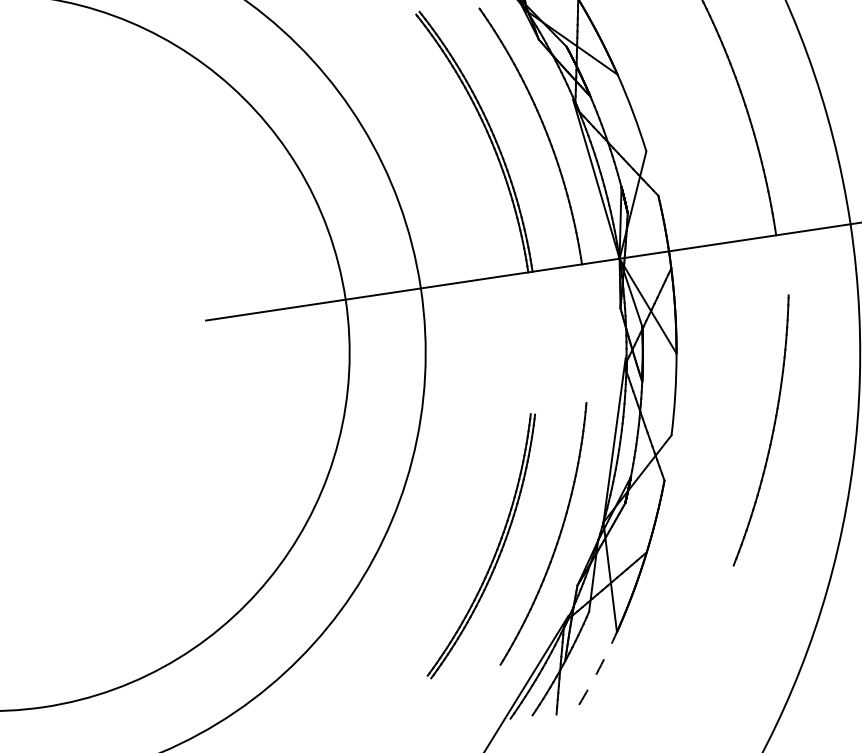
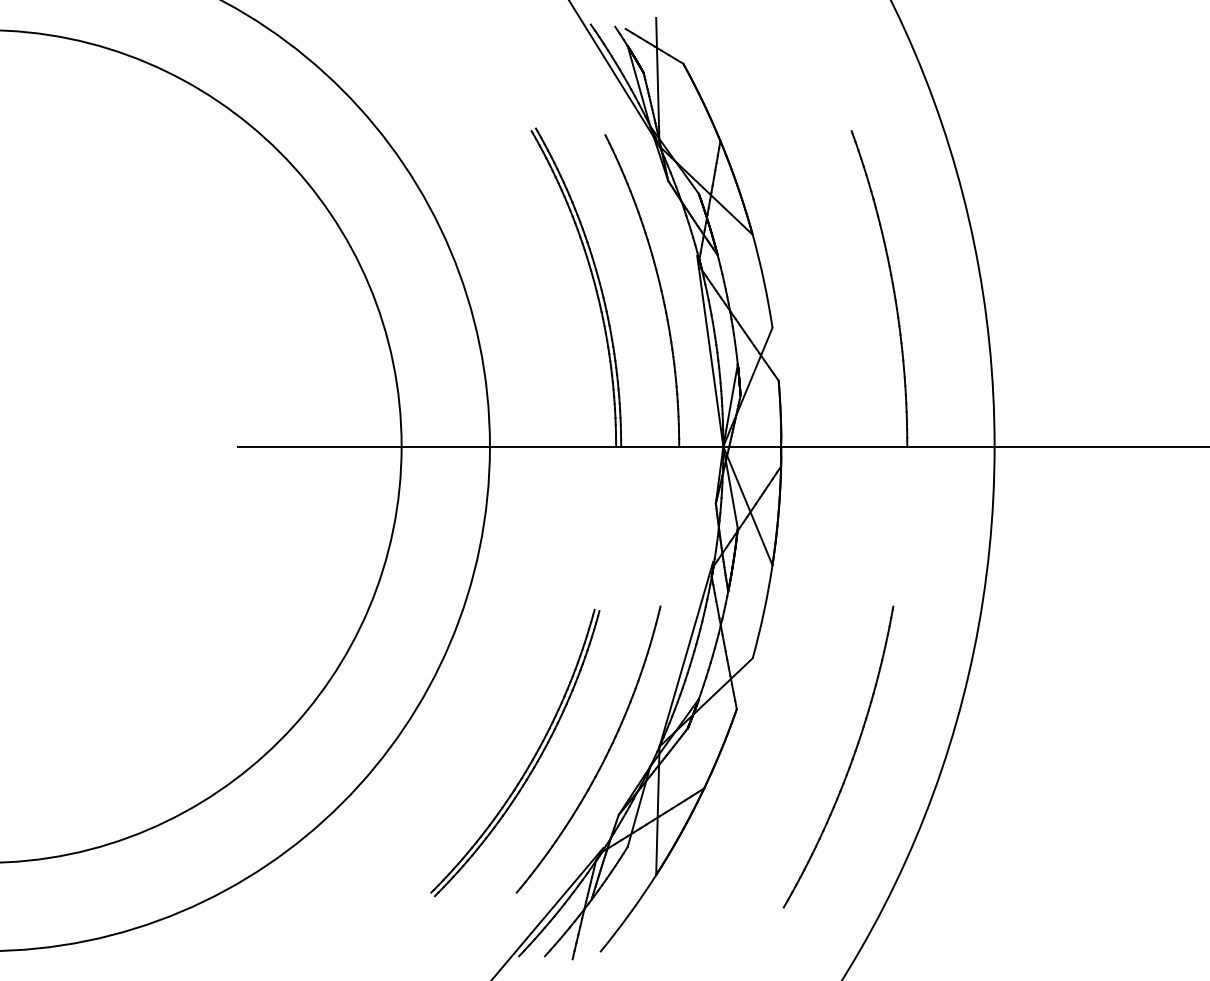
part: (771, 432) -> (850, 761), moved
arc: (599, 669) -> (629, 914), dashed -> solid

